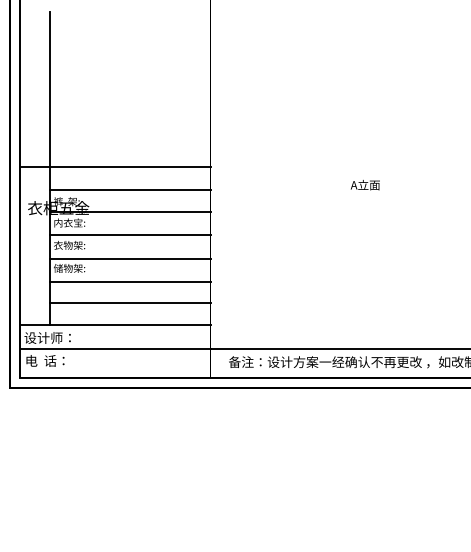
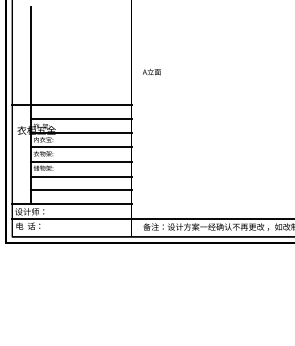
text: (364, 184) -> (151, 71), moved

